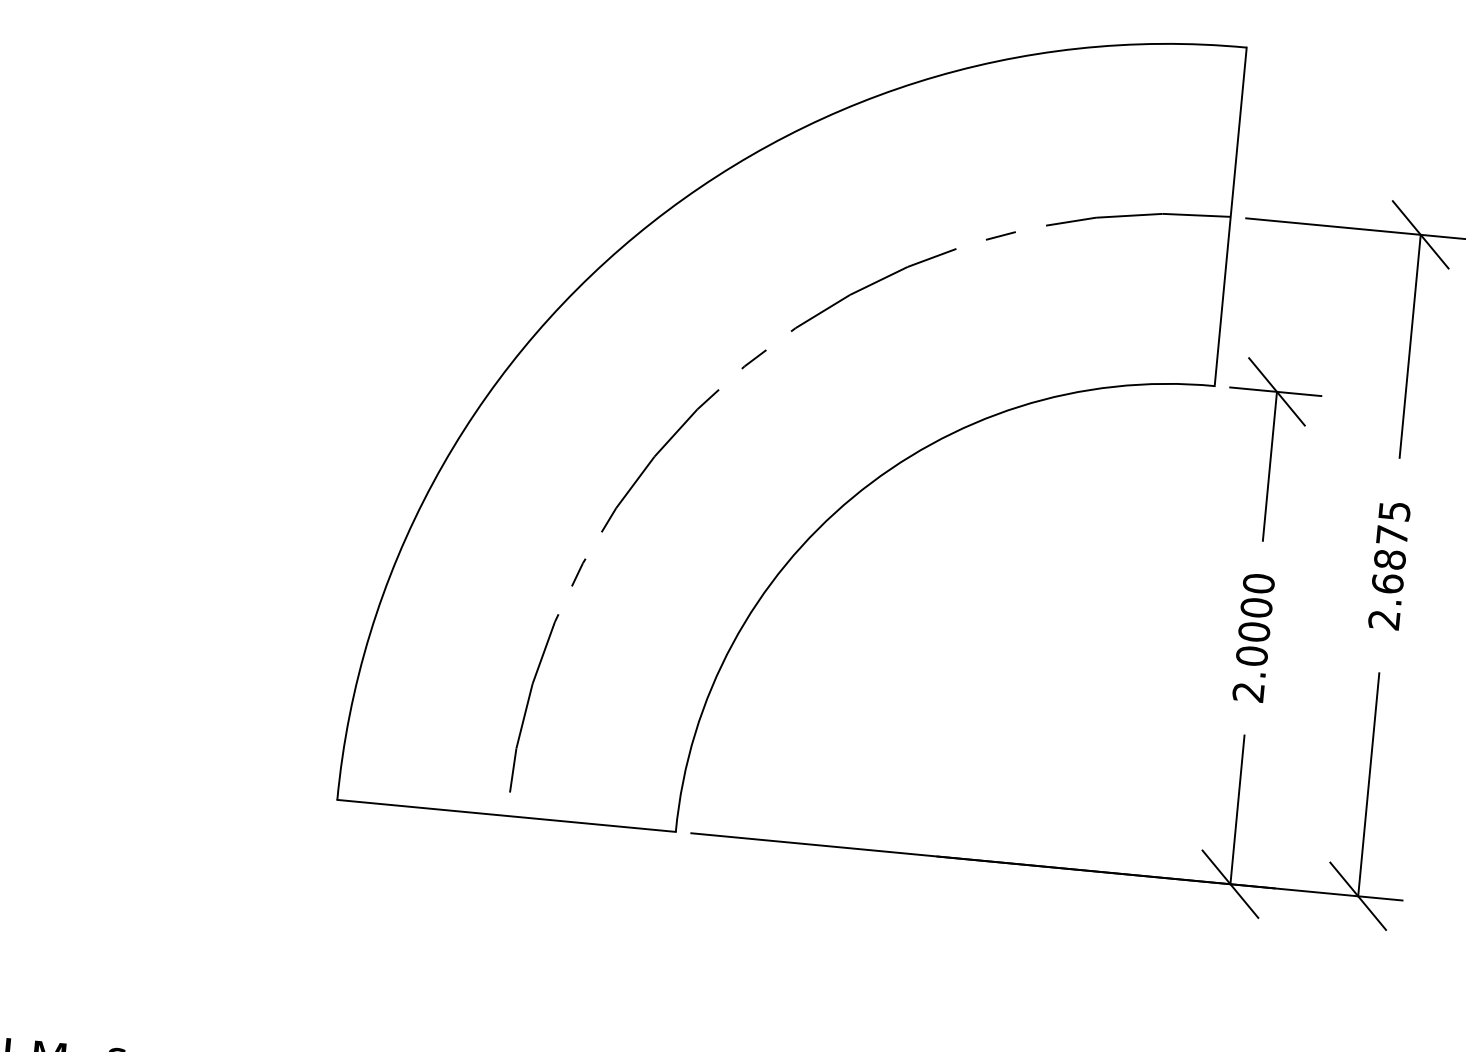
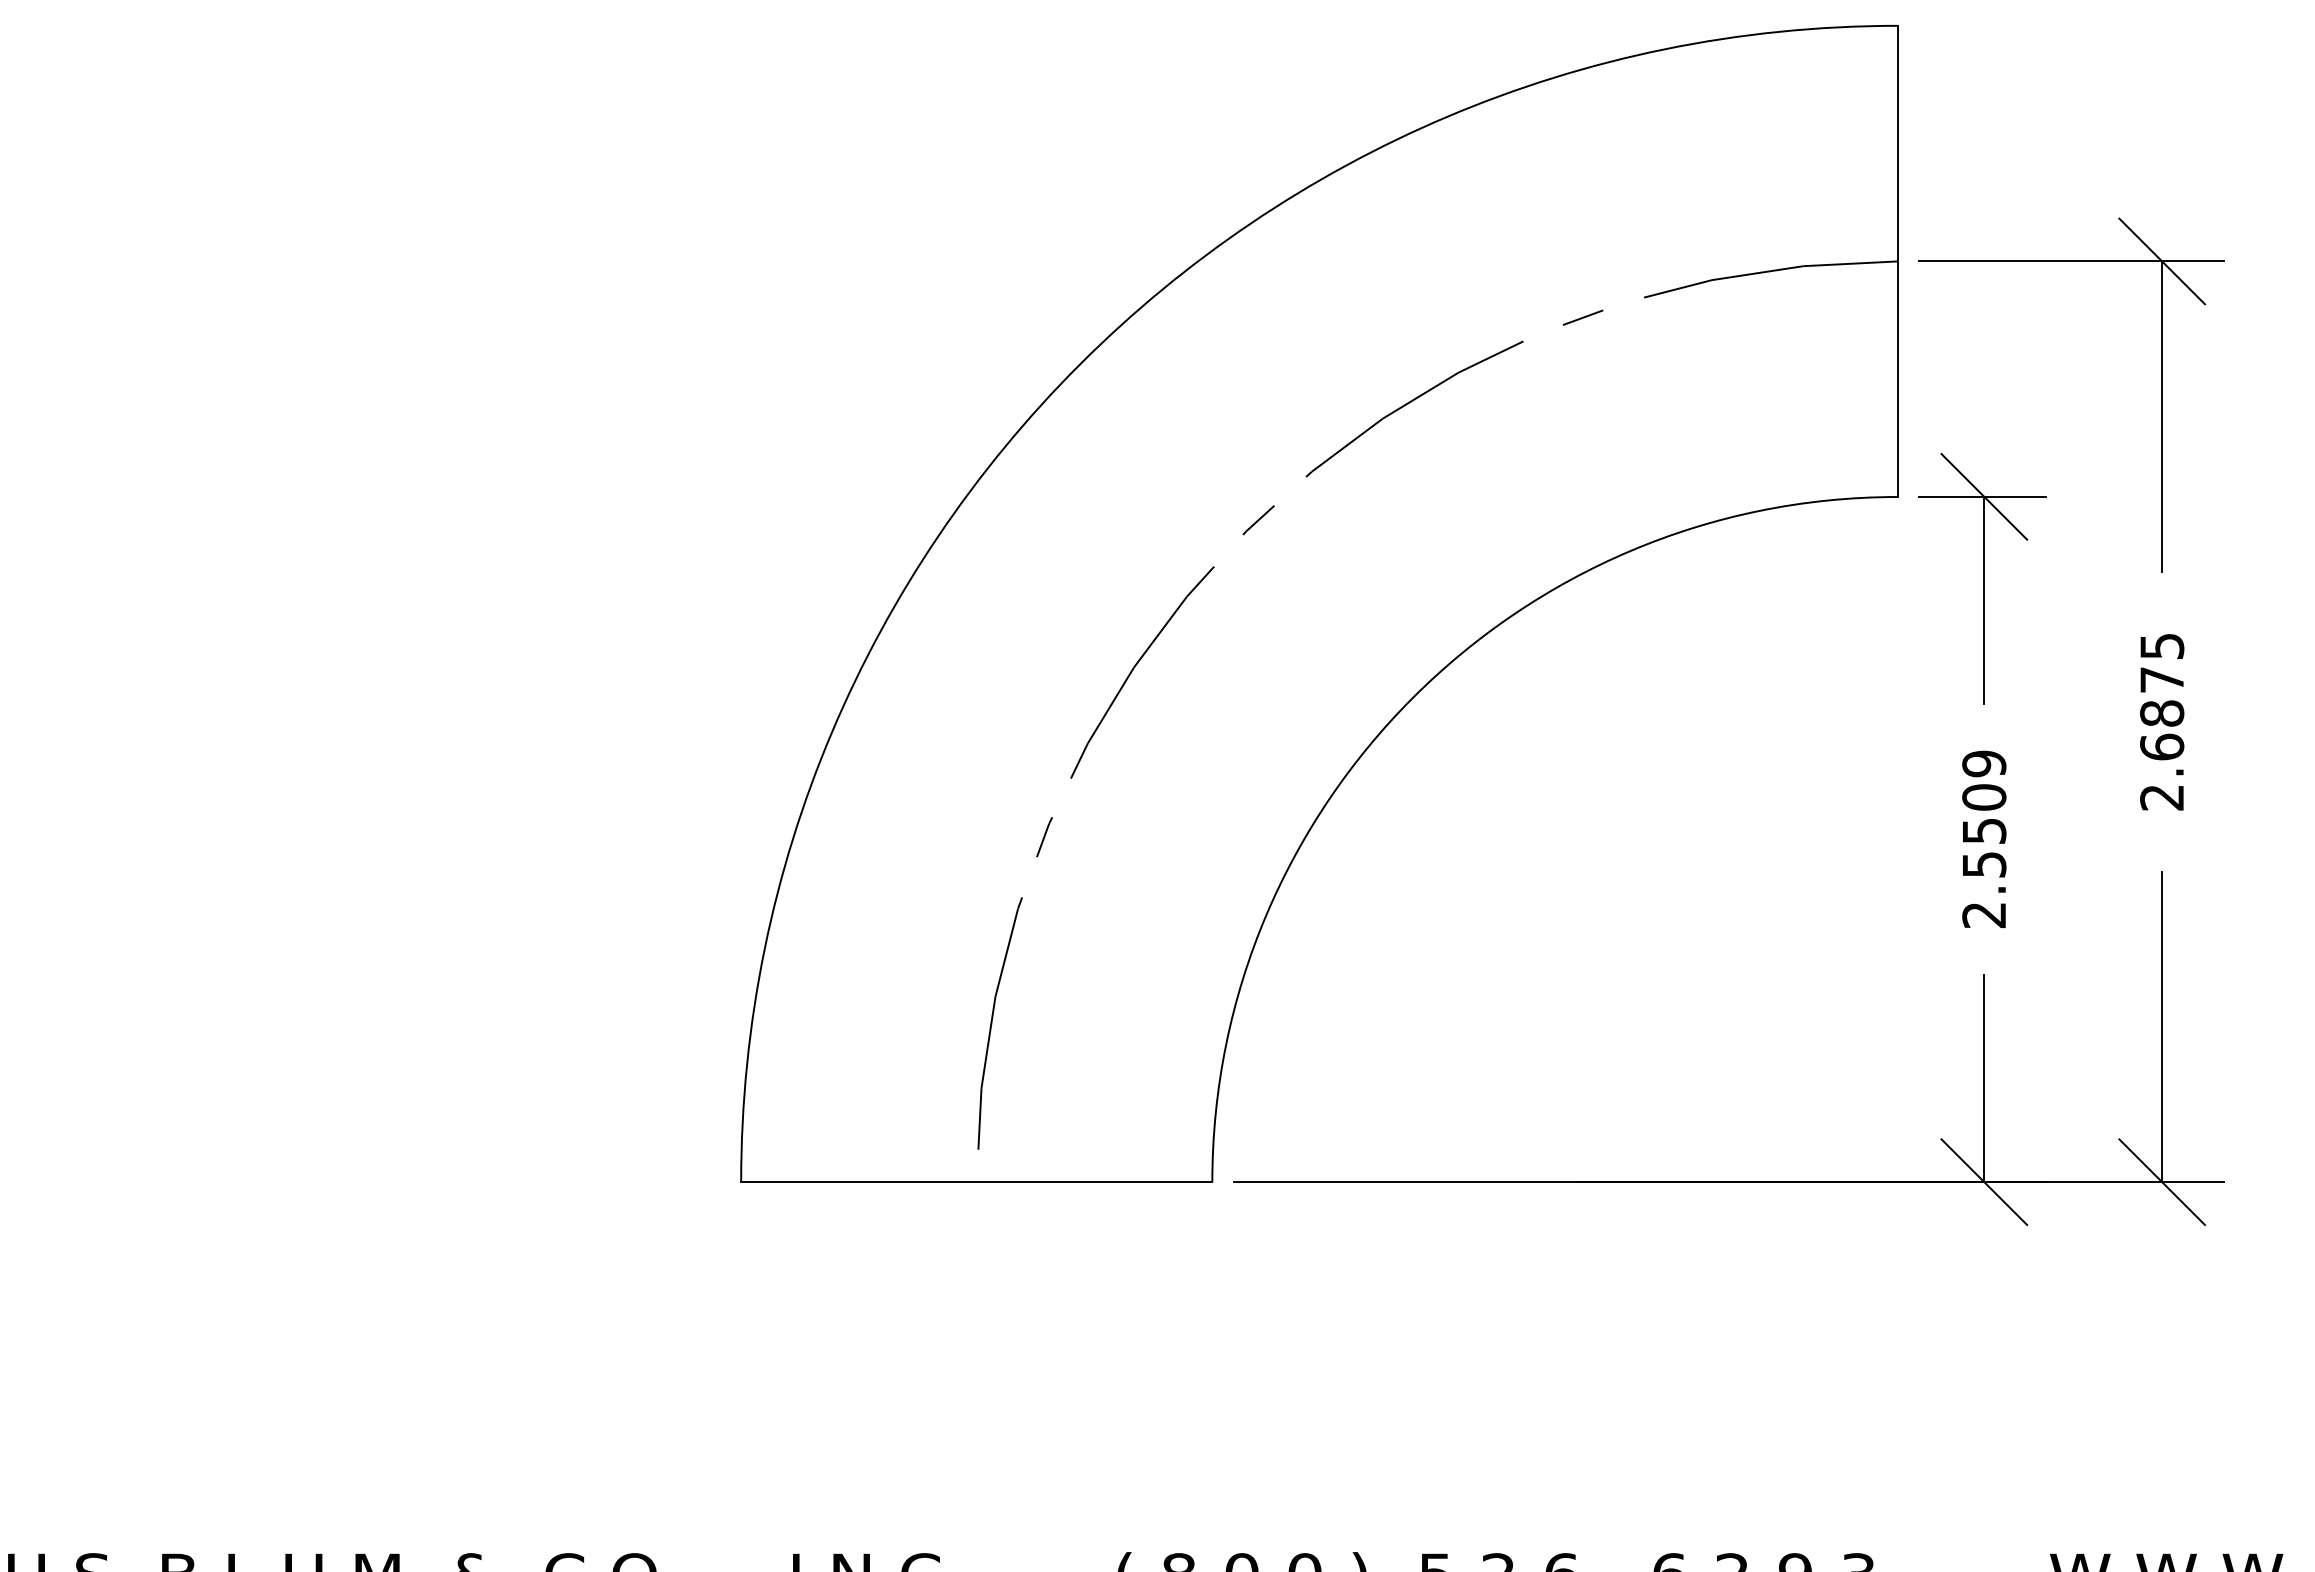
text: (1255, 619) -> (1984, 813), 2.0000 -> 2.5509

